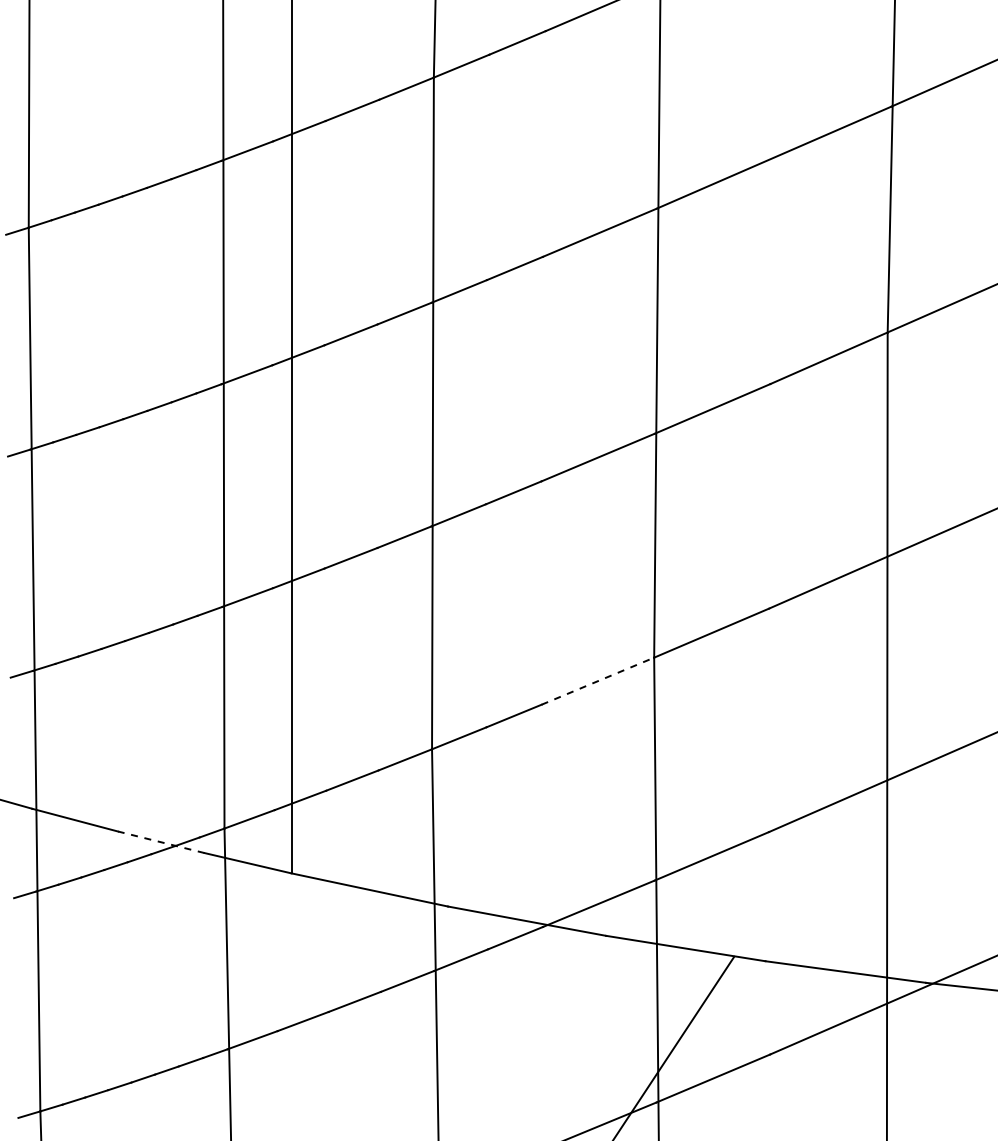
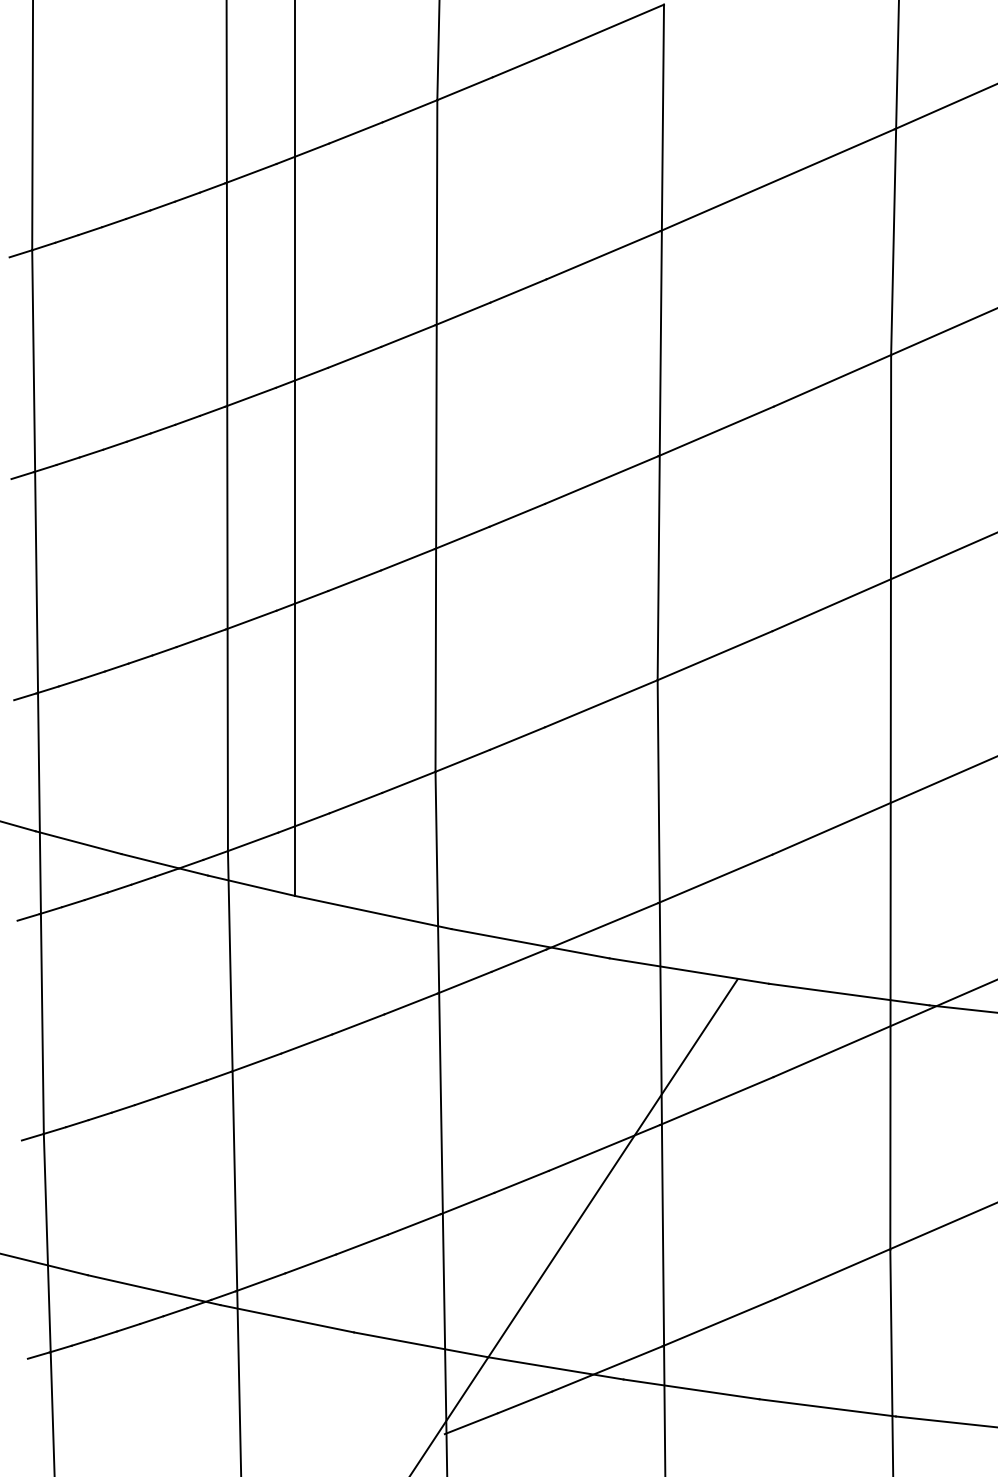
line: (598, 680) -> (601, 703), dashed -> solid
line: (161, 841) -> (164, 864), dashed -> solid

